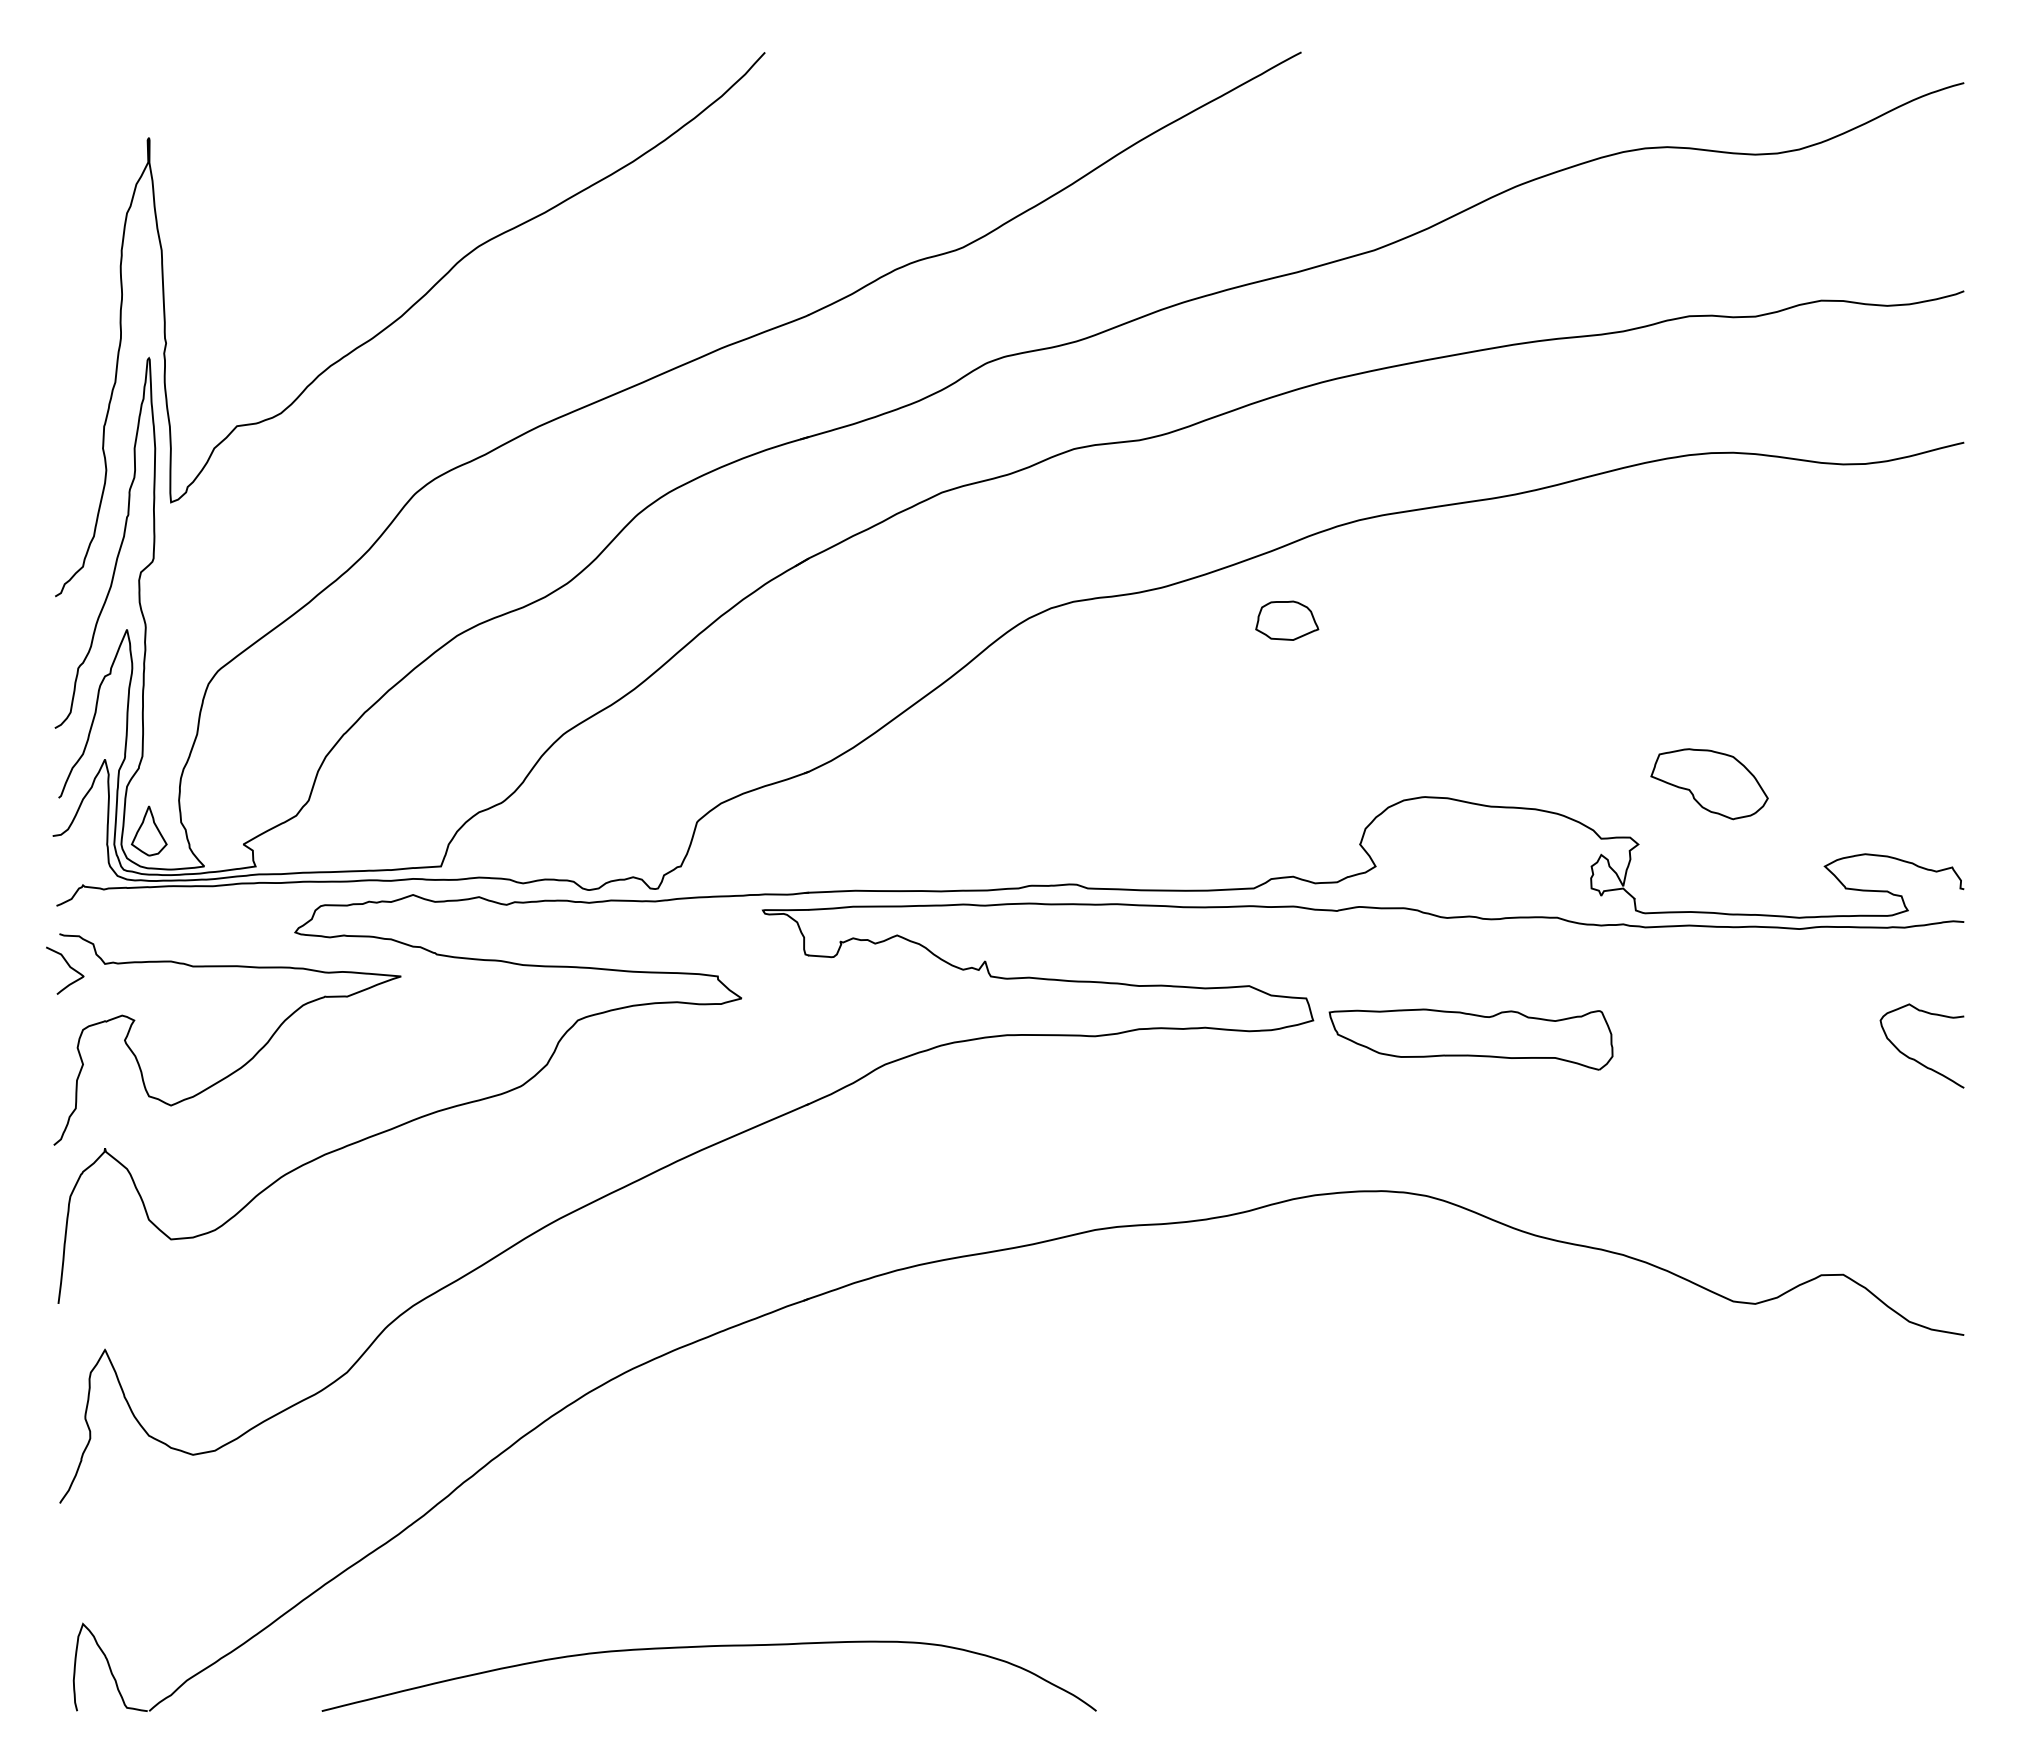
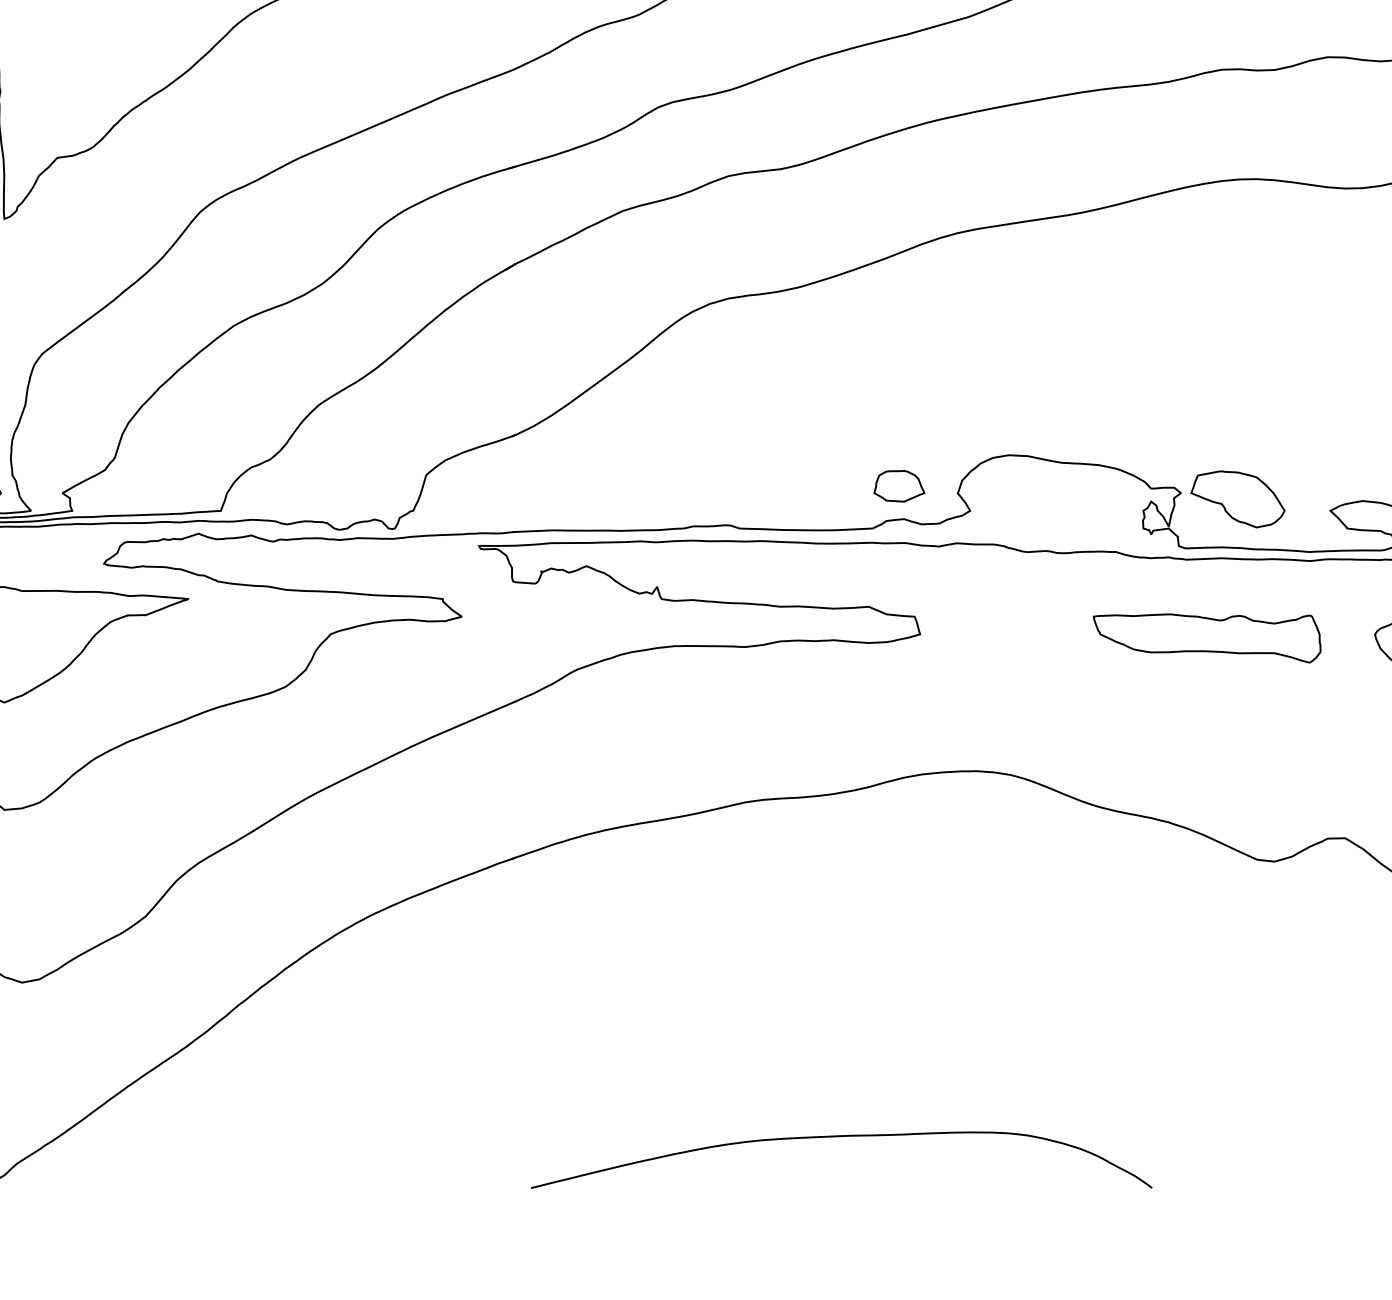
part: (1287, 620) -> (899, 486), moved
part: (1709, 784) -> (1237, 499), moved
part: (1470, 1039) -> (1206, 638), moved
curve: (708, 1647) -> (841, 1137), moved

